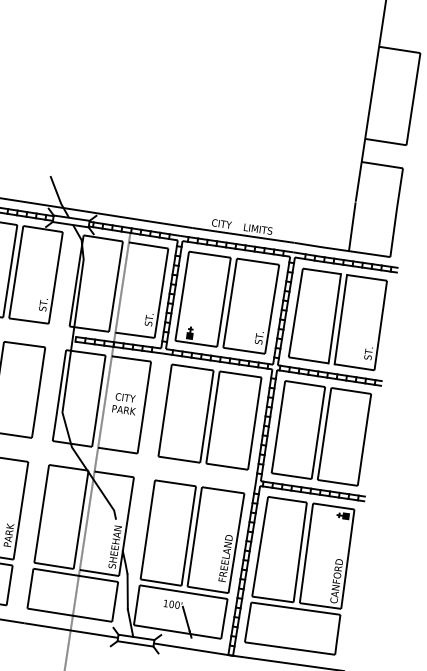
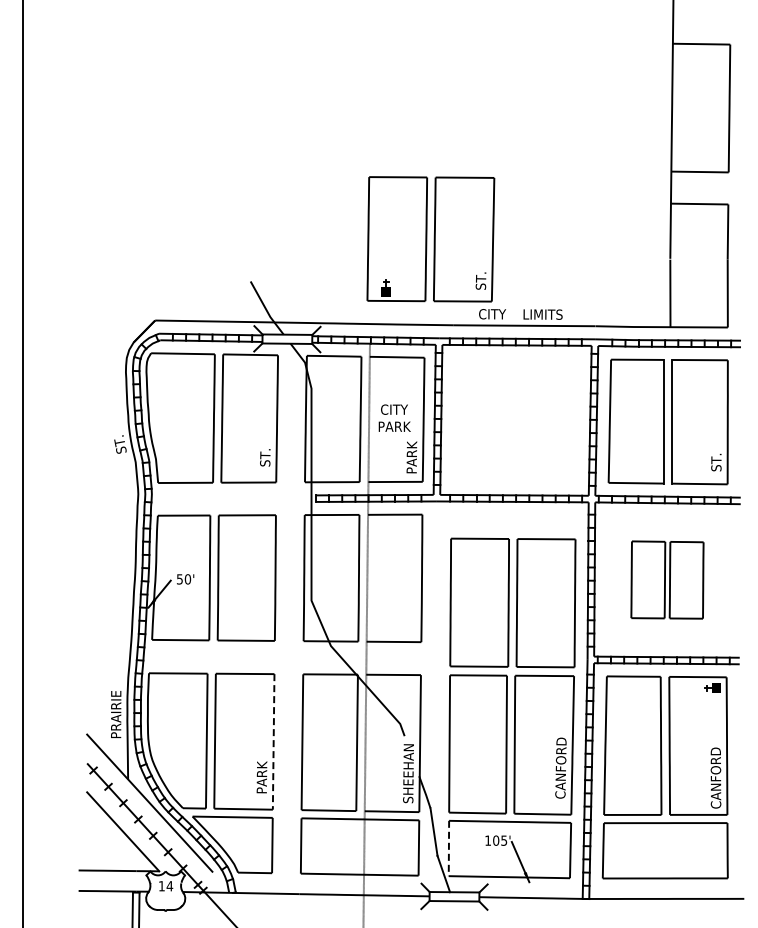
part: (227, 302) -> (430, 239), moved
text: (148, 319) -> (411, 457), ST. -> PARK
text: (124, 403) -> (394, 417), moved
part: (209, 416) -> (512, 602), moved
part: (321, 432) -> (667, 579), size x0.6
line: (20, 510) -> (273, 741), solid -> dashed
text: (225, 557) -> (560, 767), FREELAND -> CANFORD
line: (136, 605) -> (448, 848), solid -> dashed
text: (177, 605) -> (504, 840), 100' -> 105'

